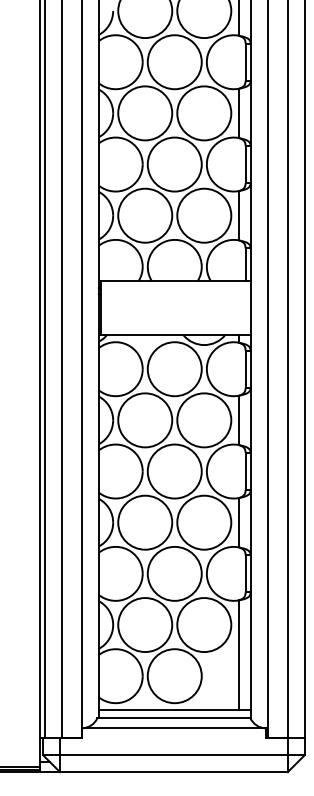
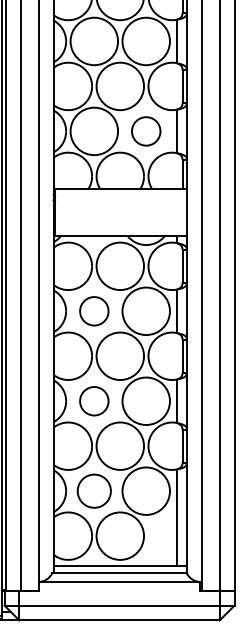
circle: (204, 215) -> (146, 131), size x0.6
circle: (145, 420) -> (94, 311), size x0.6
circle: (145, 522) -> (94, 401), size x0.6
circle: (145, 625) -> (94, 491), size x0.7

